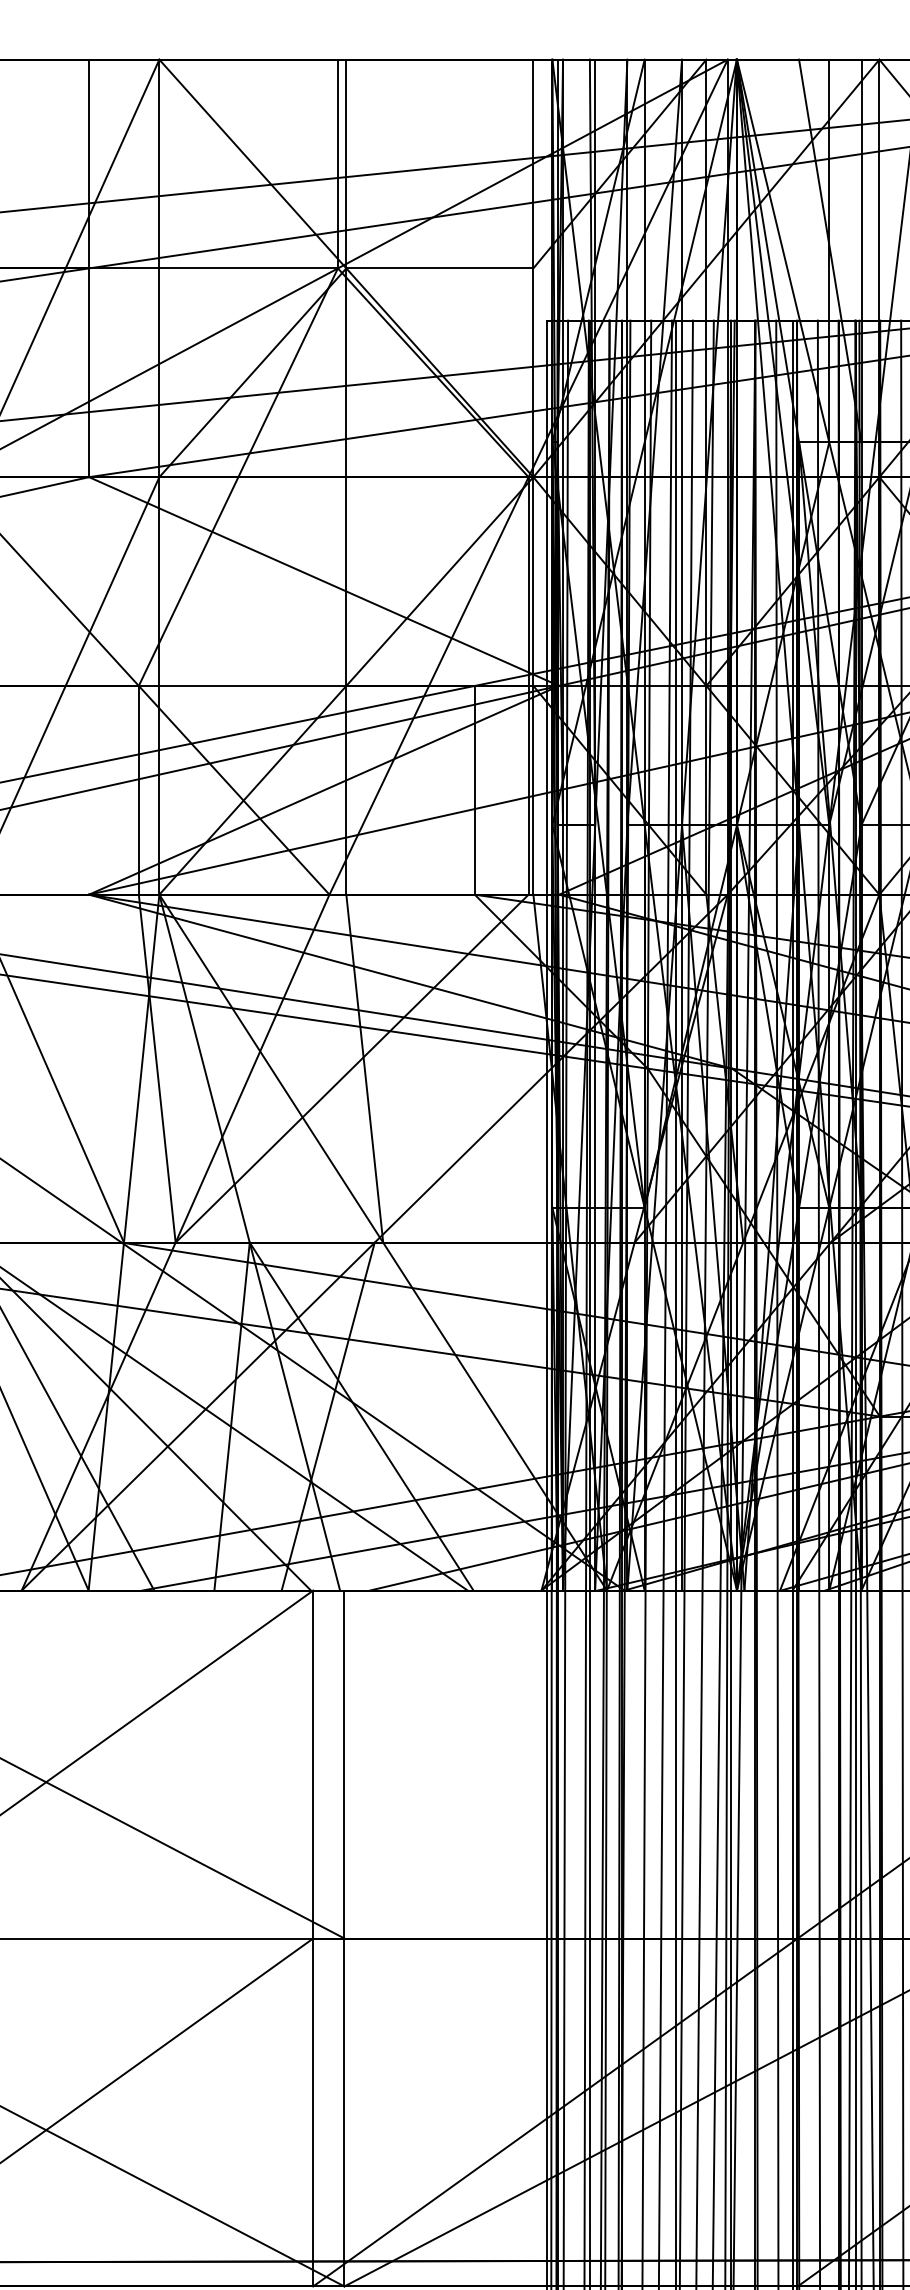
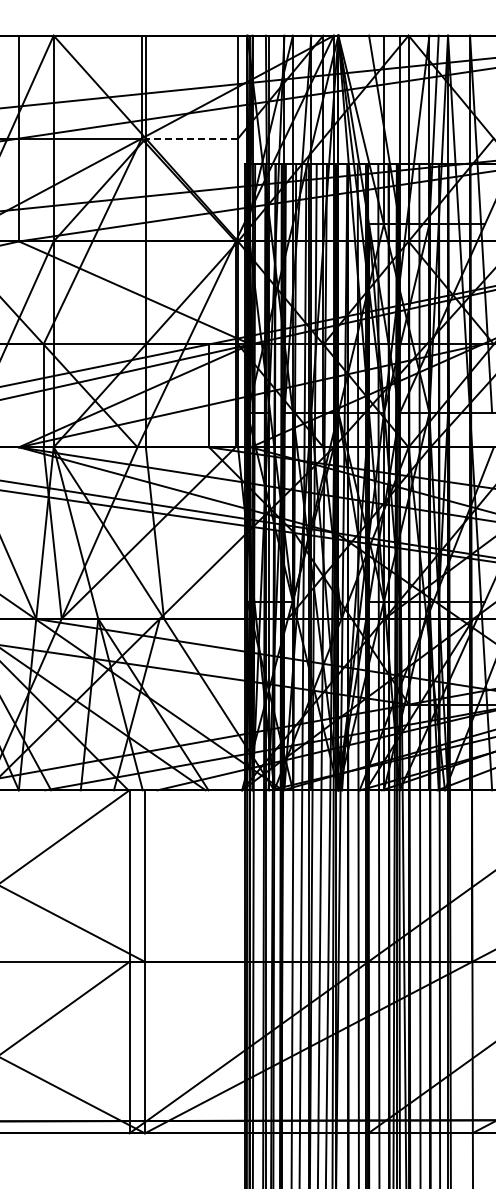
line: (438, 268) -> (191, 138), solid -> dashed

